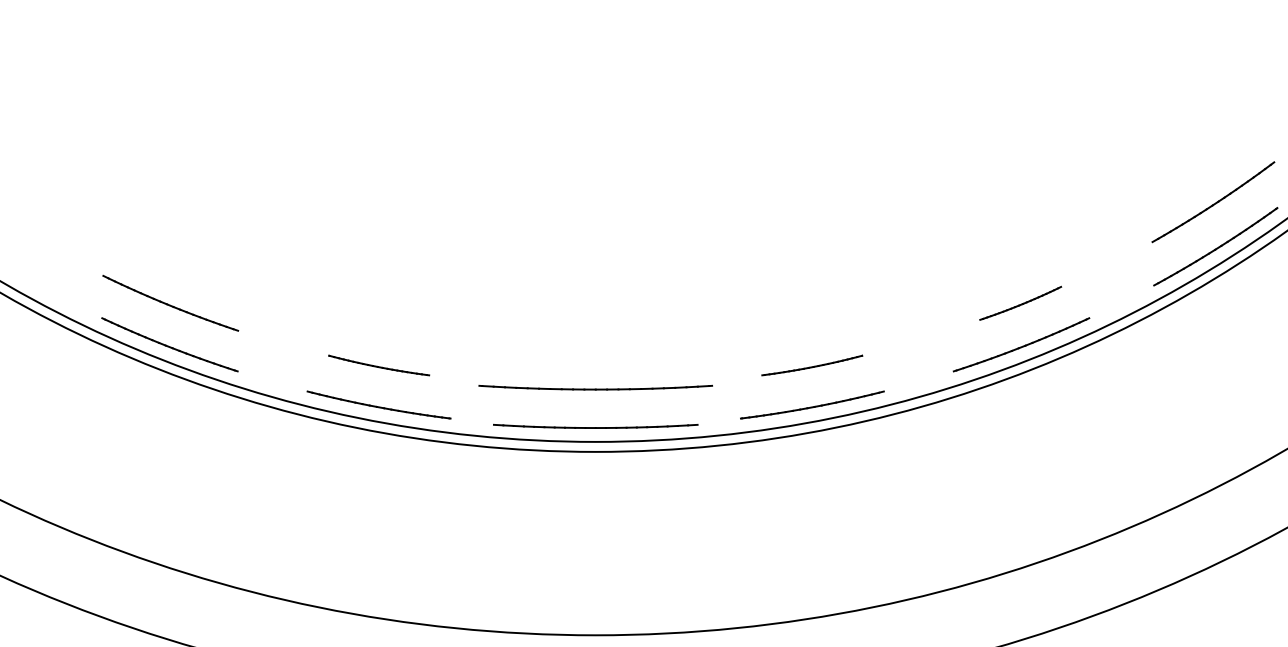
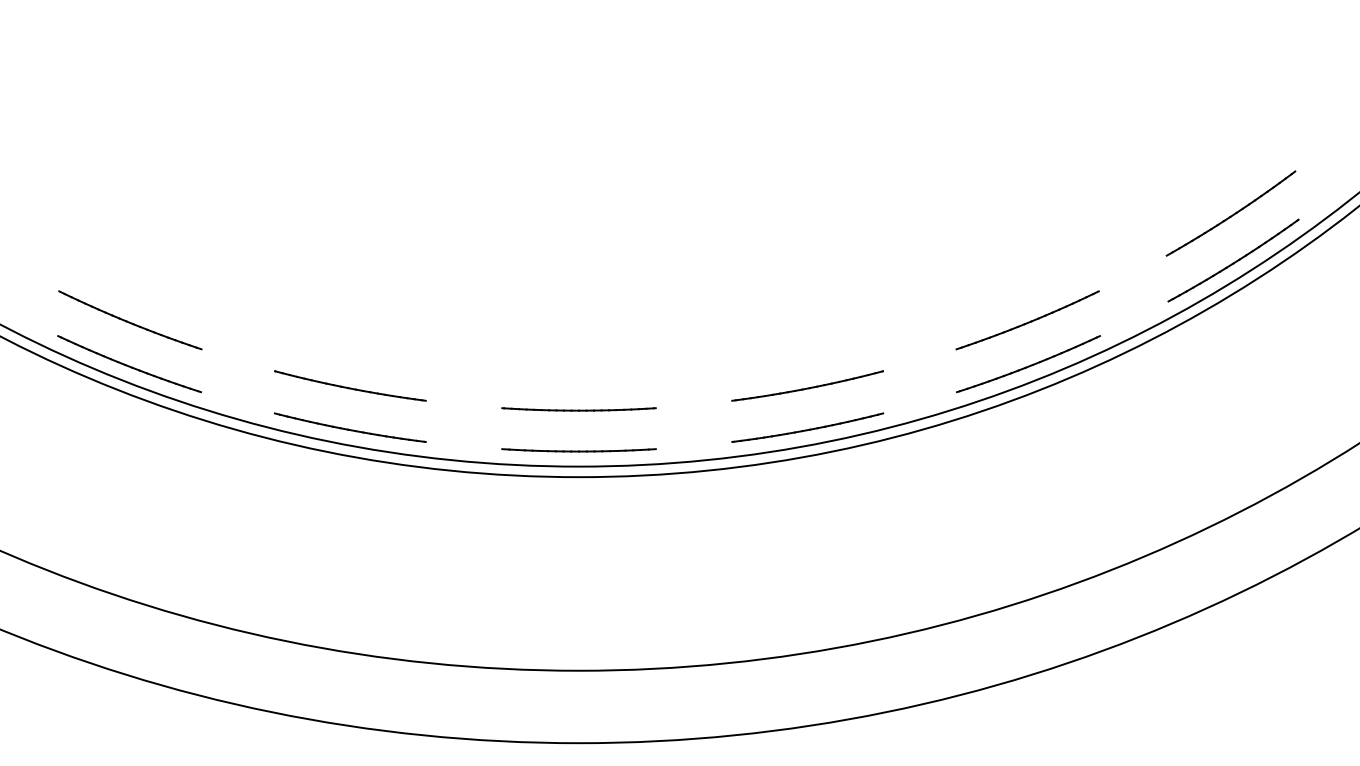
part: (1020, 303) -> (1027, 320), size x1.67
part: (379, 365) -> (350, 385), size x1.43
part: (812, 365) -> (807, 385), size x1.43
part: (595, 387) -> (578, 409), size x0.62
part: (595, 426) -> (578, 450), size x0.71

